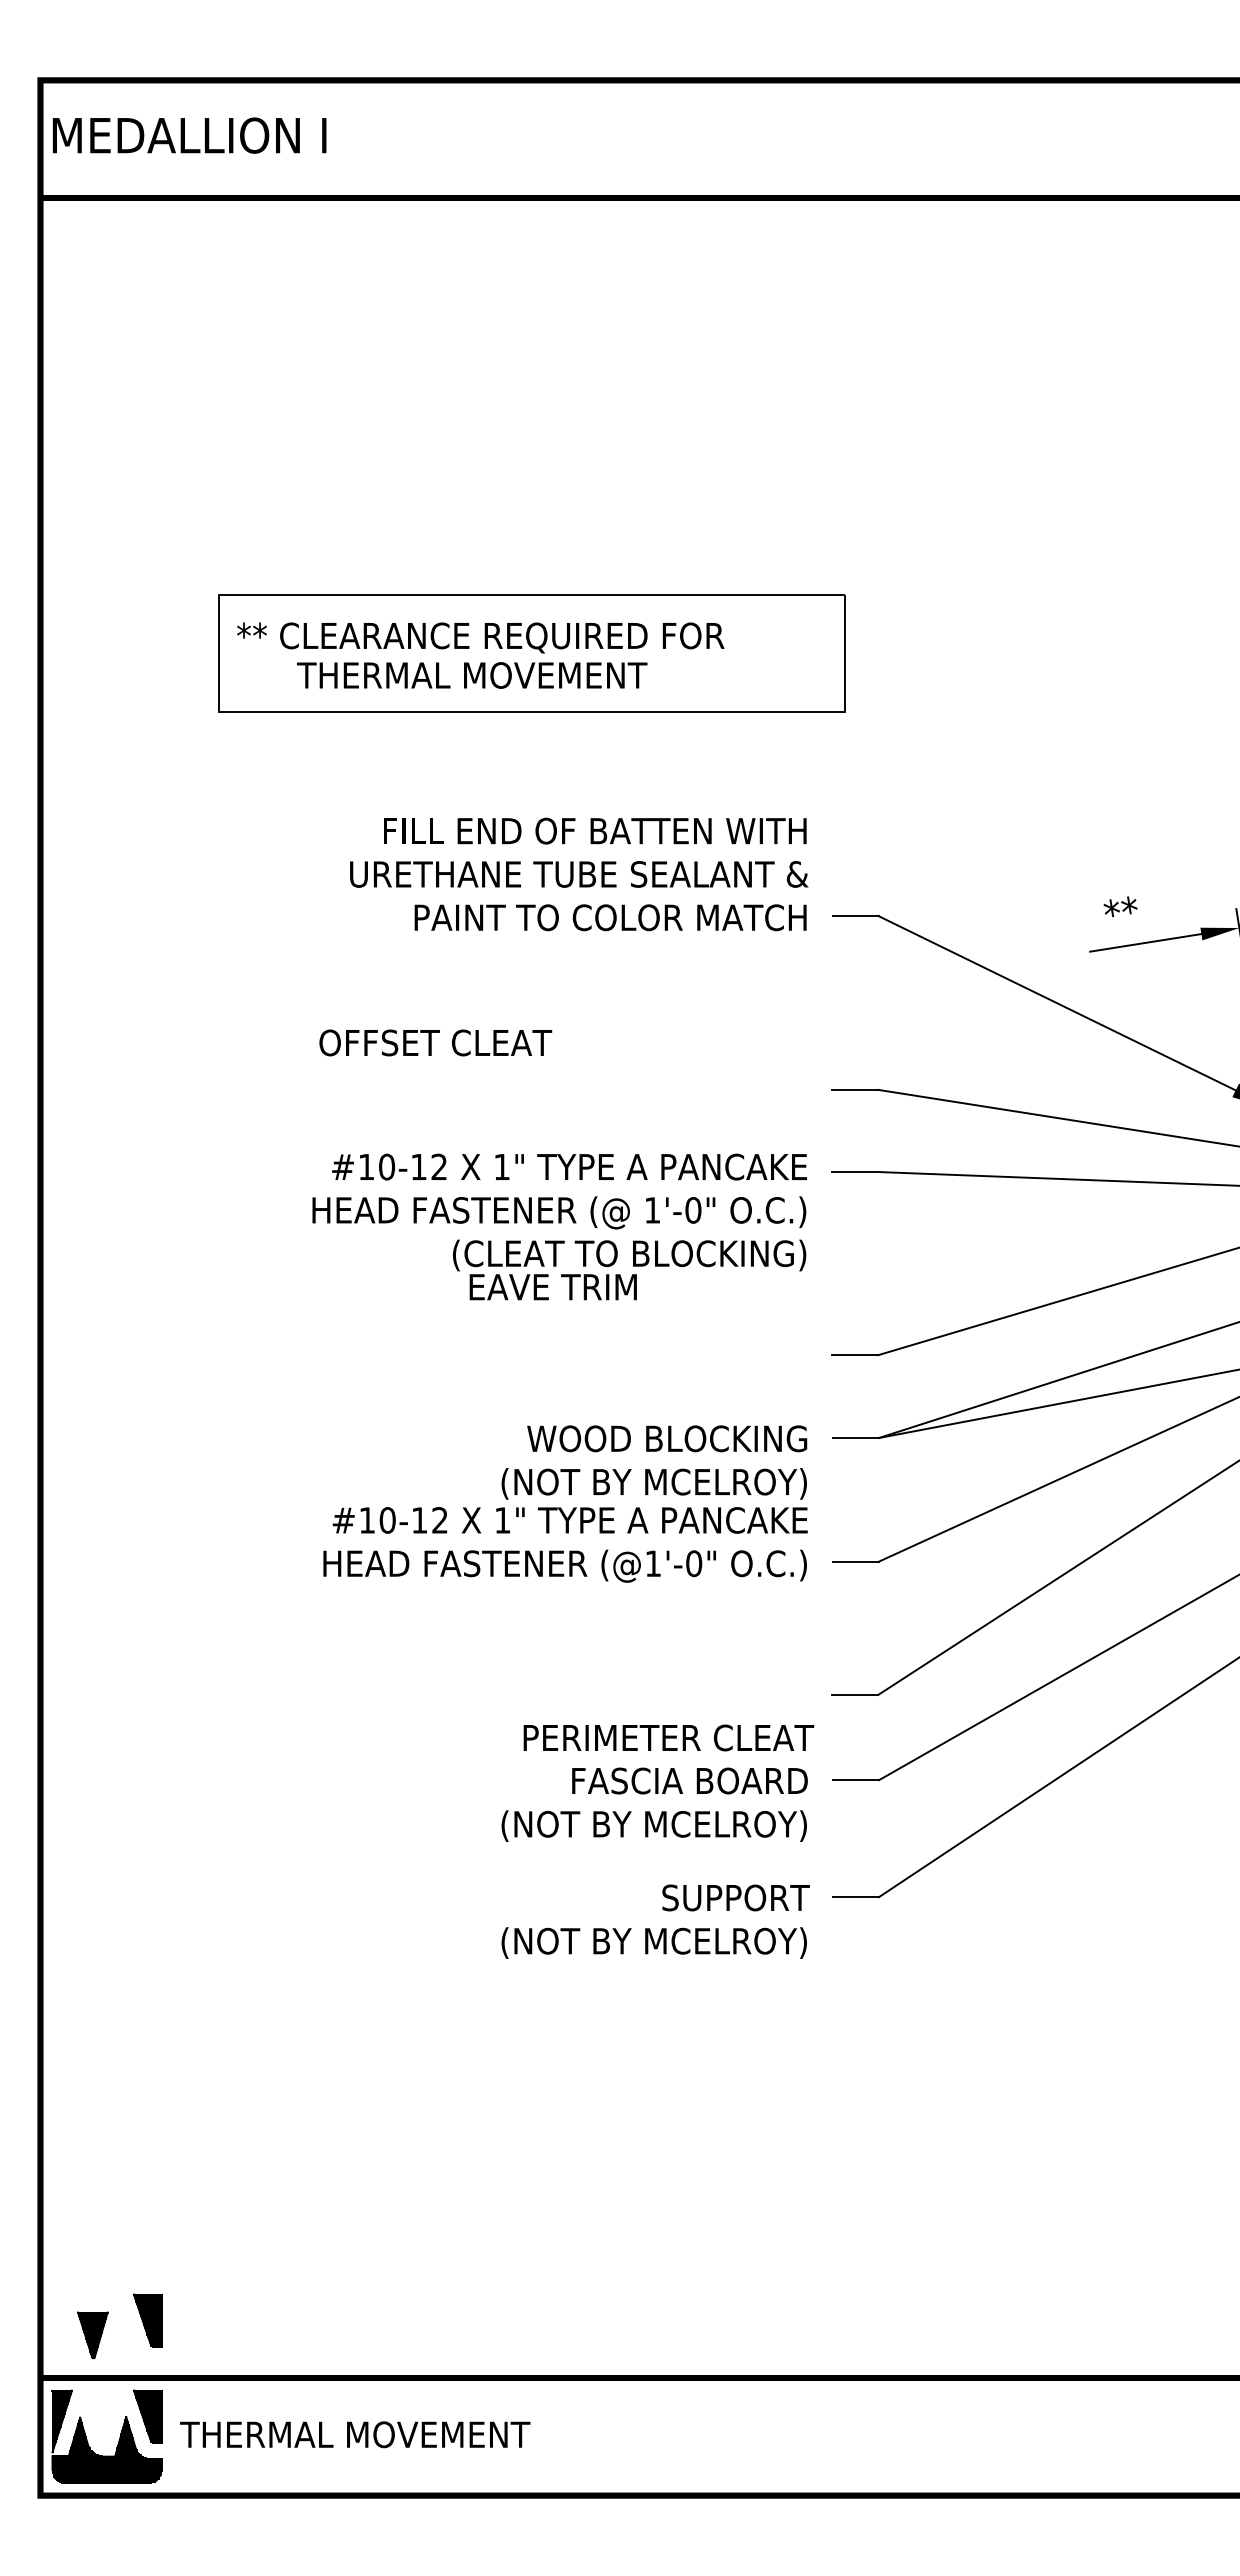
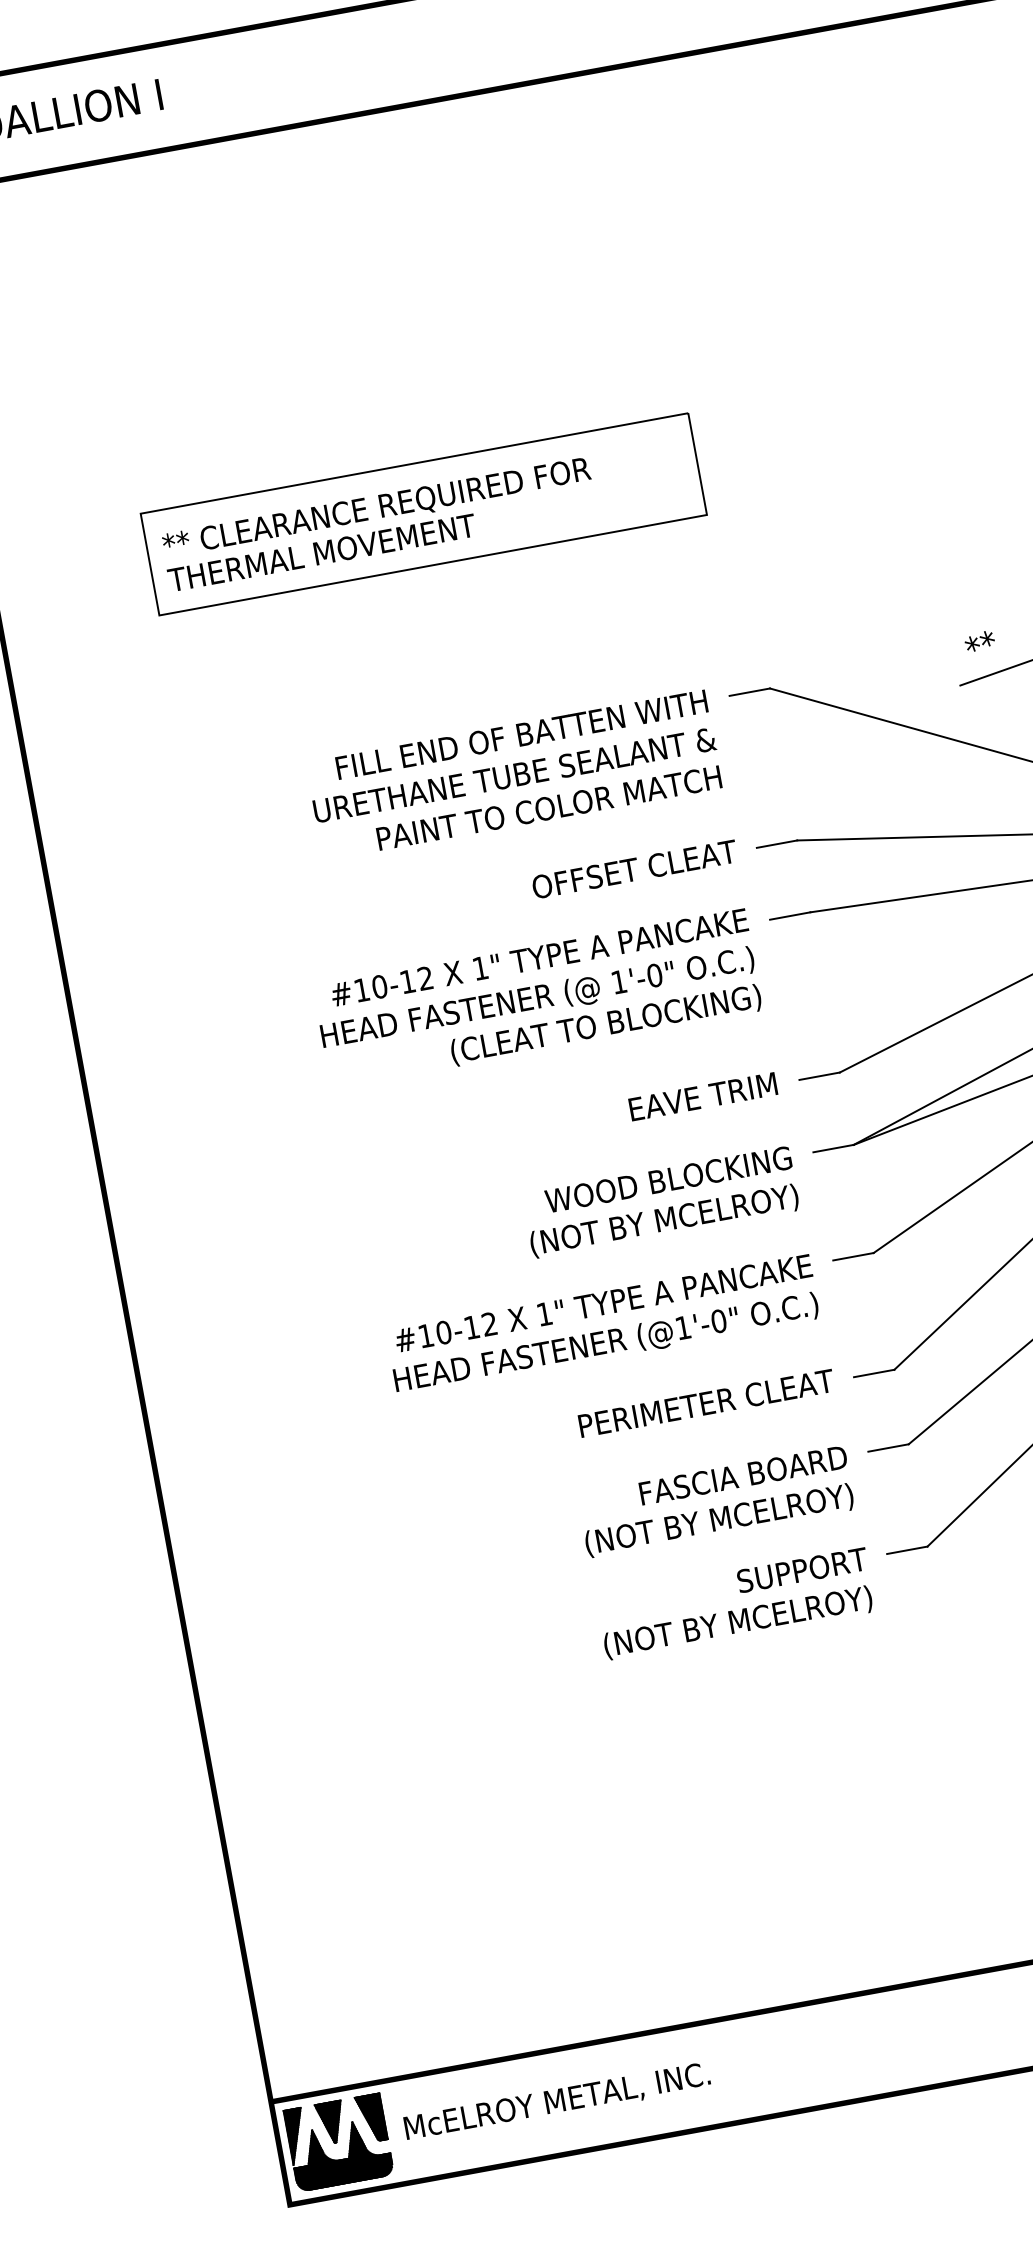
text: (472, 675) -> (322, 552), moved
text: (579, 874) -> (515, 775), moved
text: (435, 1042) -> (634, 869), moved
text: (552, 1287) -> (702, 1097), moved
text: (565, 1544) -> (603, 1325), moved
text: (668, 1737) -> (706, 1403), moved
part: (147, 2320) -> (355, 2034), removed
part: (92, 2335) -> (331, 2123), moved
text: (355, 2436) -> (556, 2102), THERMAL MOVEMENT -> McELROY METAL, INC.

